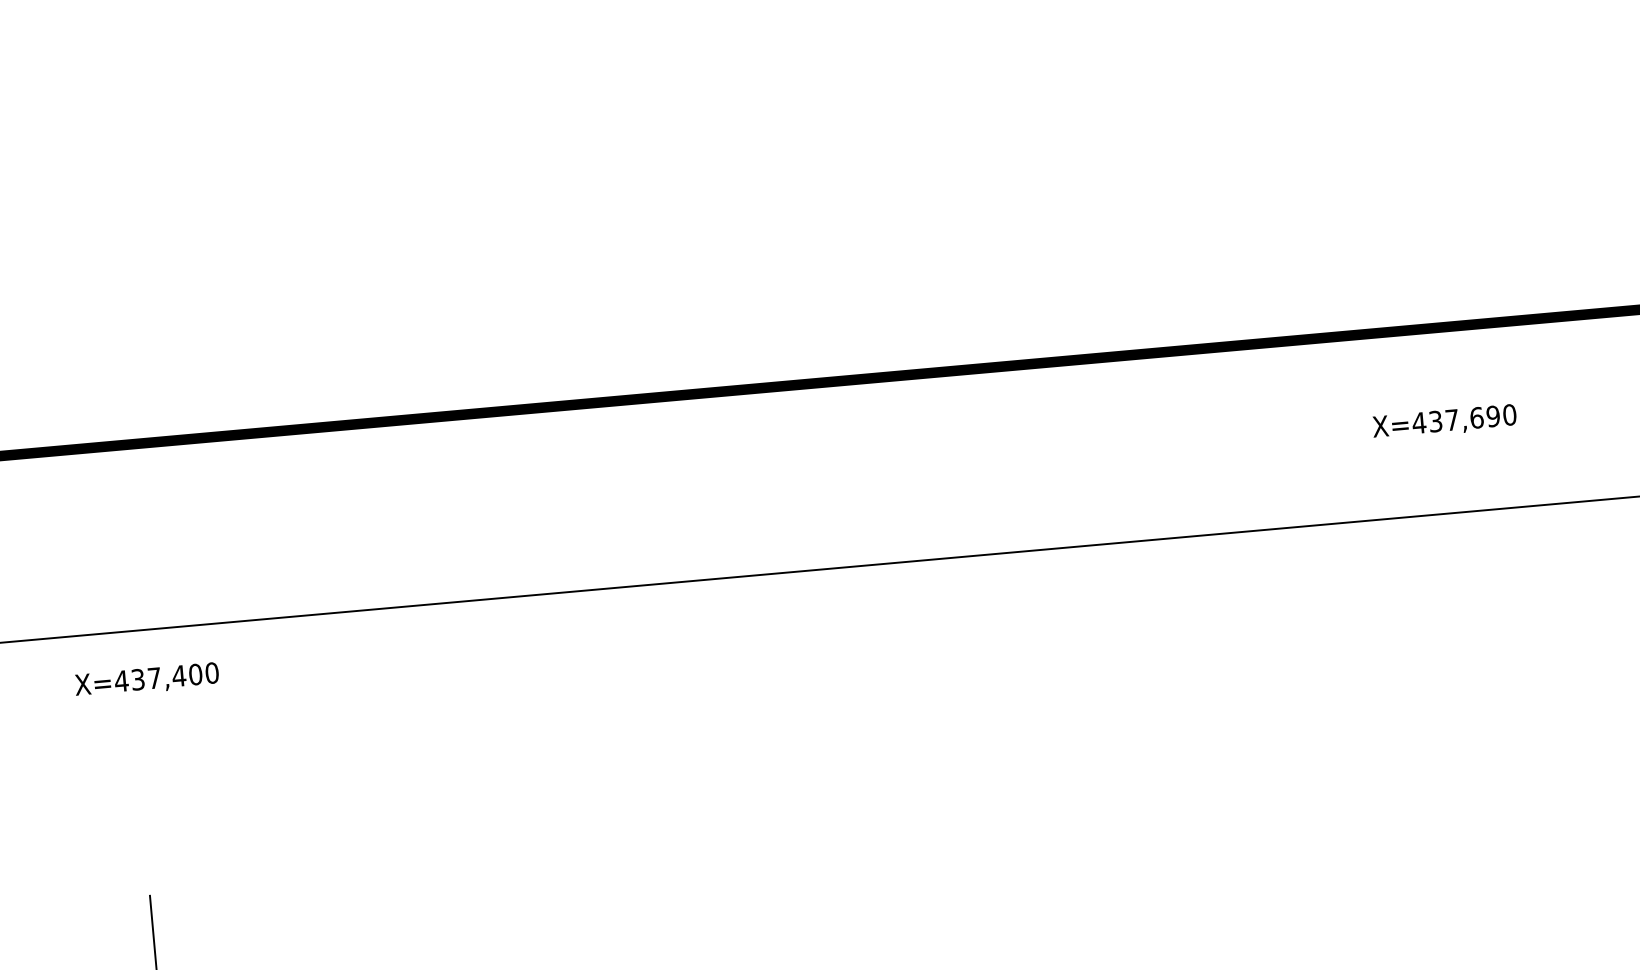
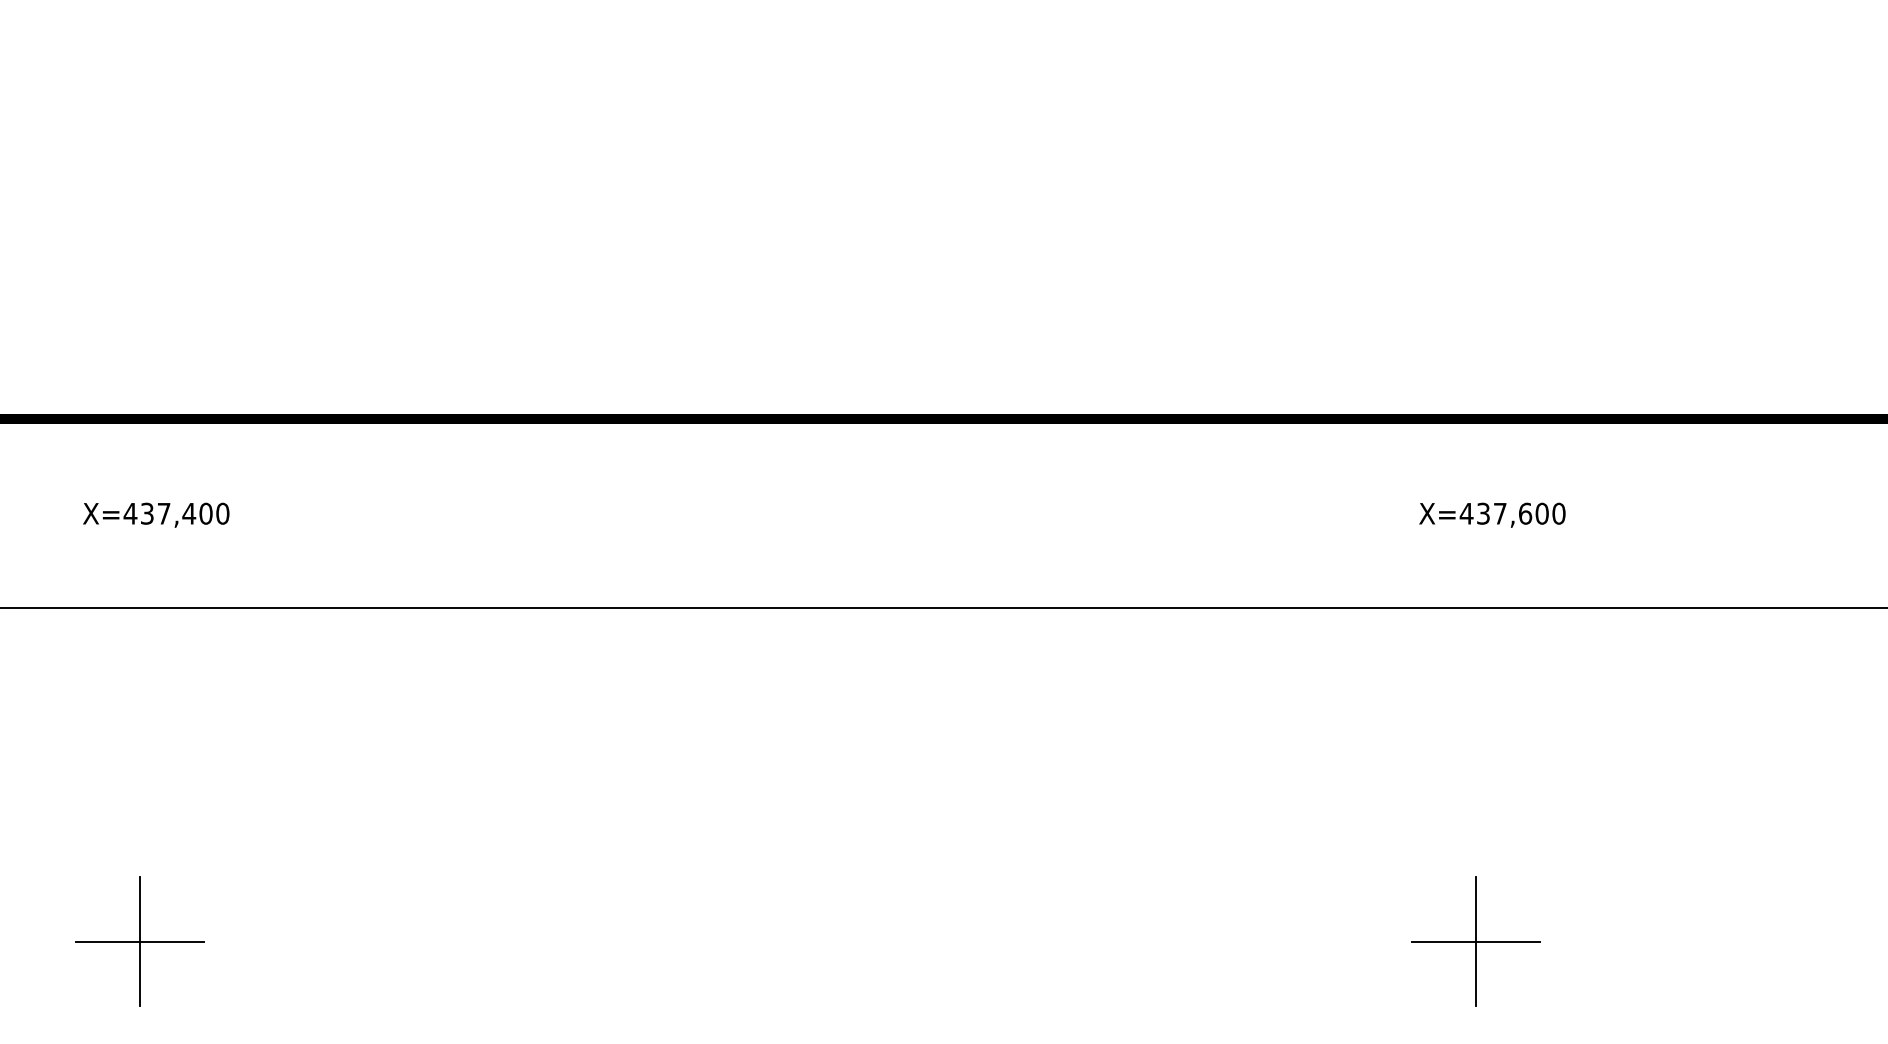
text: (1492, 416) -> (1541, 513), X=437,690 -> X=437,600
text: (147, 679) -> (156, 514), moved
part: (1465, 841) -> (1475, 941), added
line: (155, 958) -> (139, 941), added

